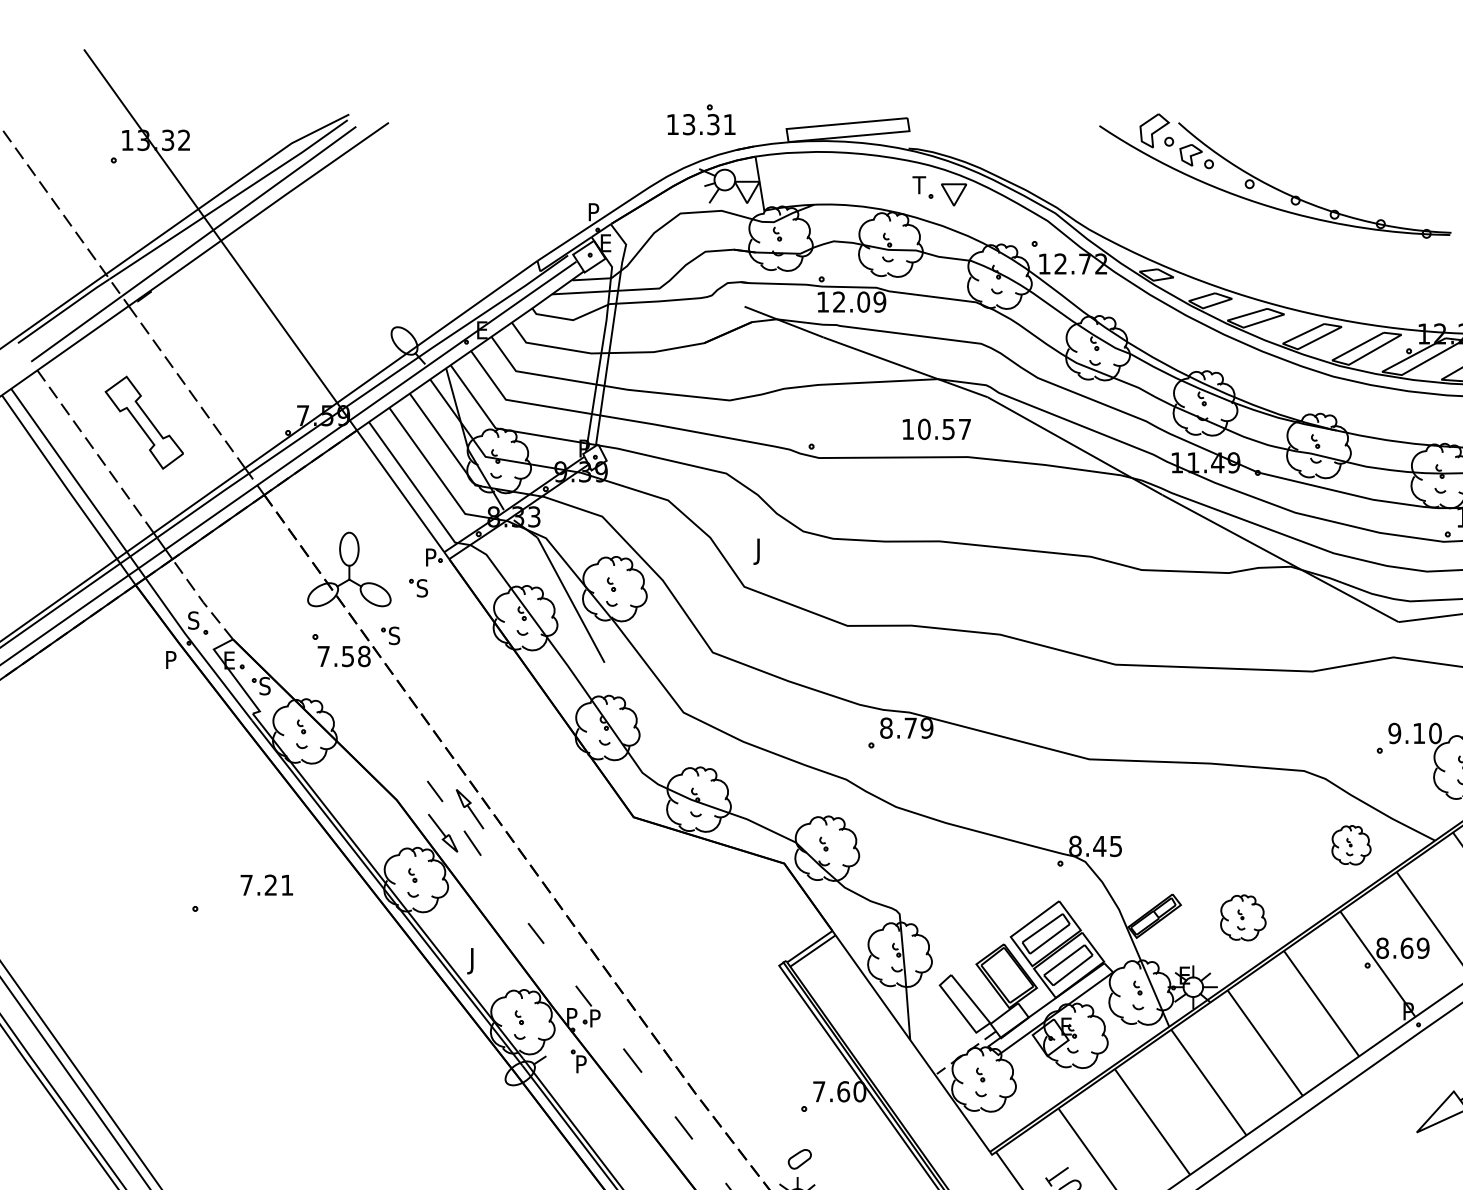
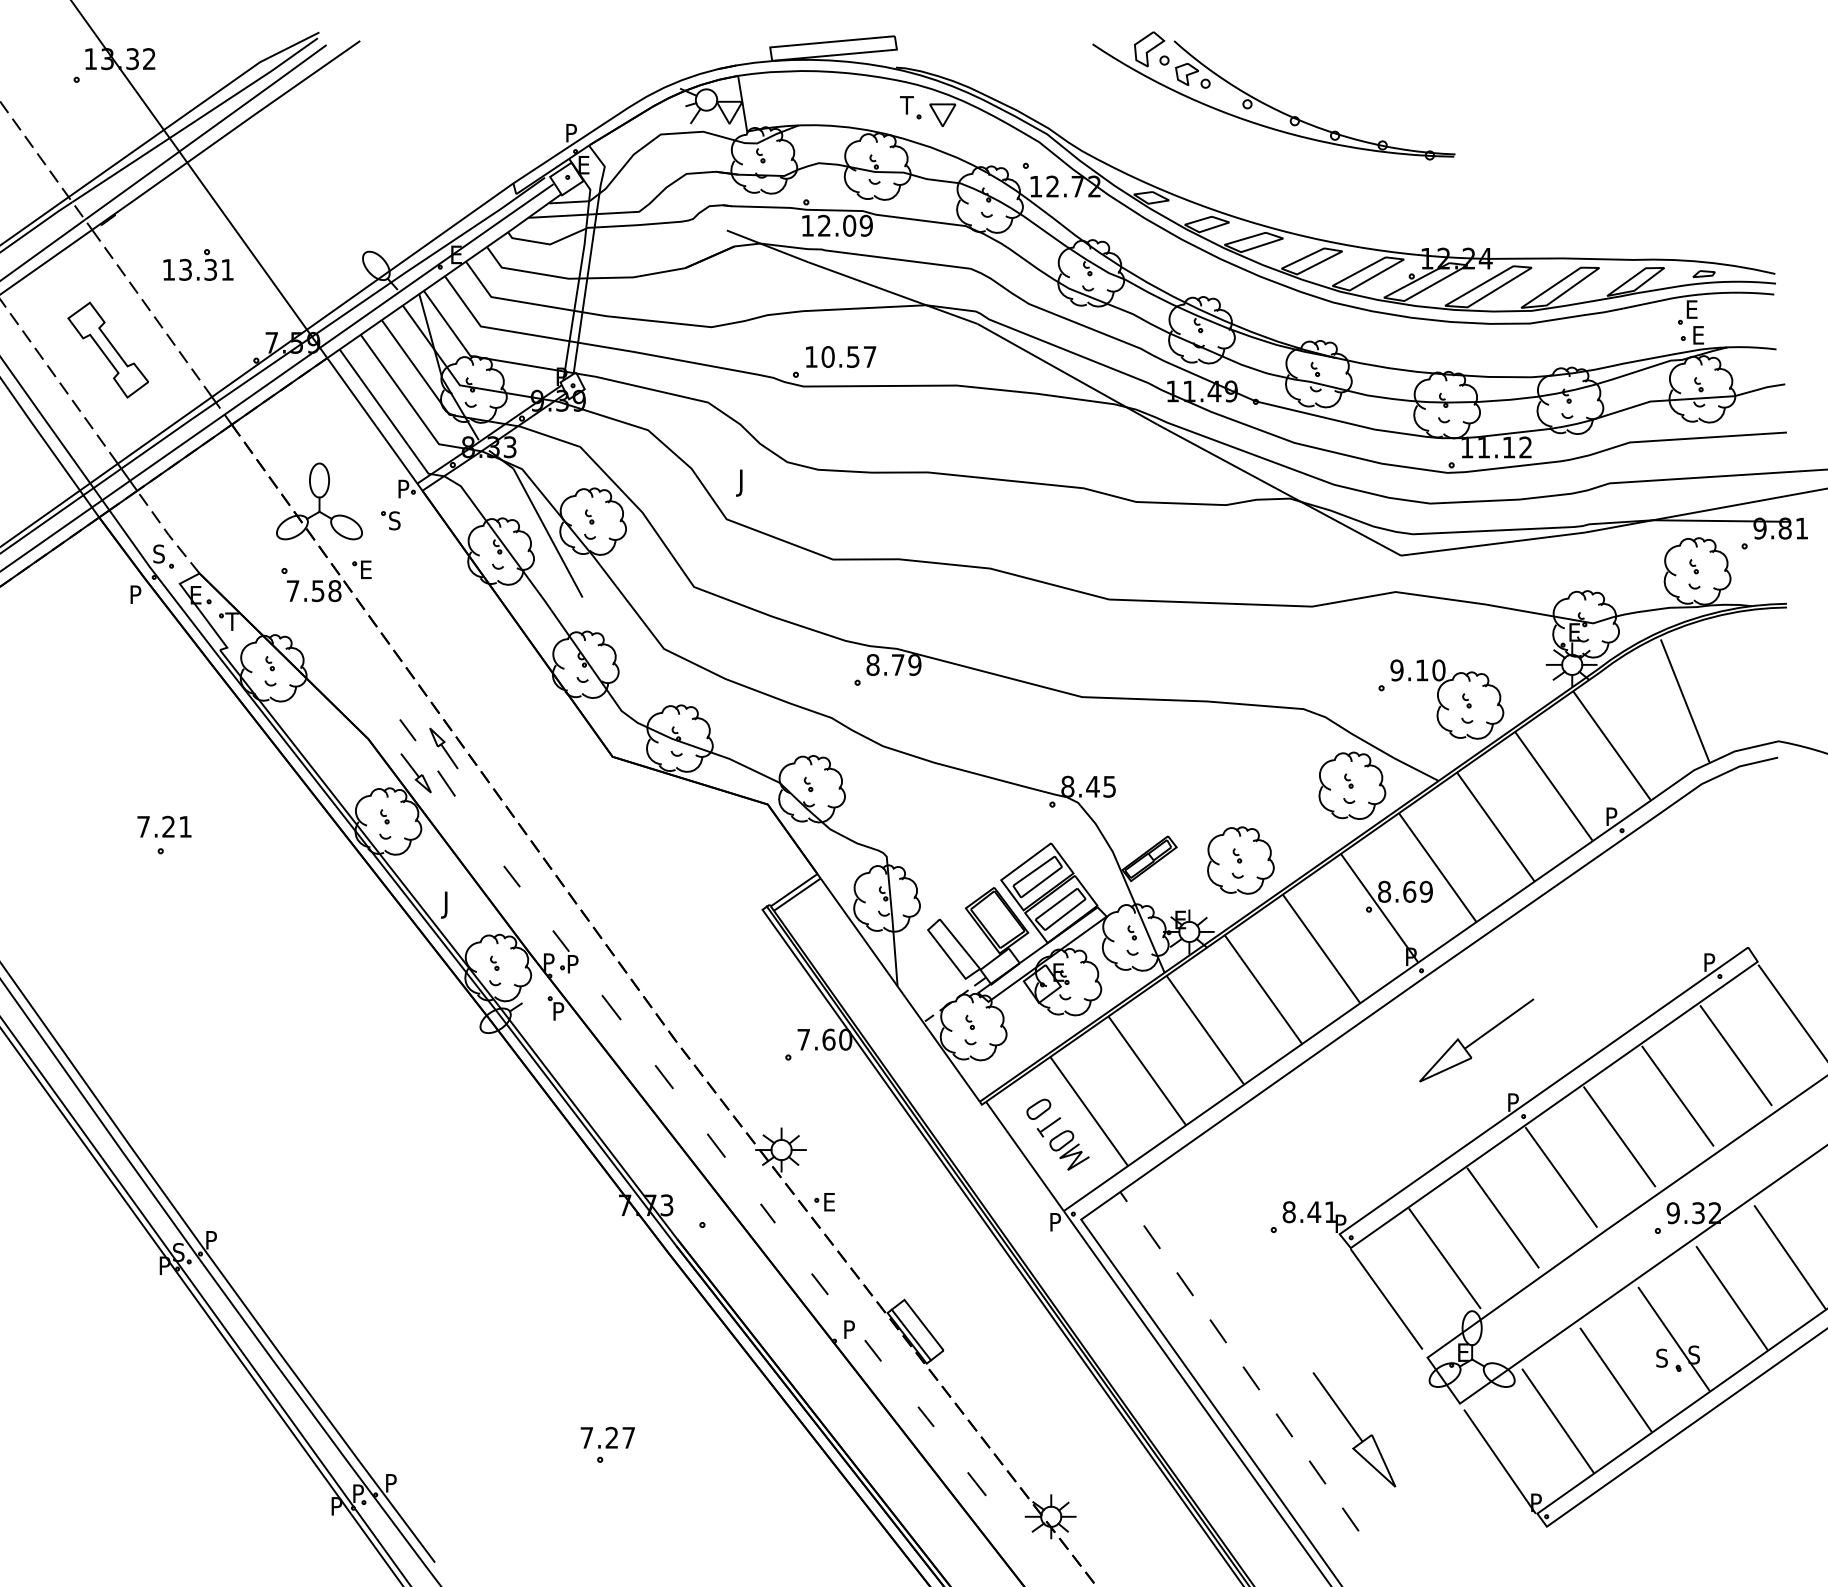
part: (694, 119) -> (191, 264), moved
text: (937, 428) -> (841, 356), moved
text: (393, 635) -> (365, 569), S -> E
text: (264, 685) -> (232, 621), S -> T
part: (1351, 845) -> (1352, 785), size x1.67
text: (266, 884) -> (164, 826), moved
part: (1242, 917) -> (1240, 860), size x1.43
part: (799, 1158) -> (1038, 1108), moved

